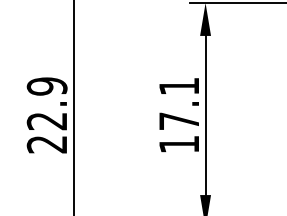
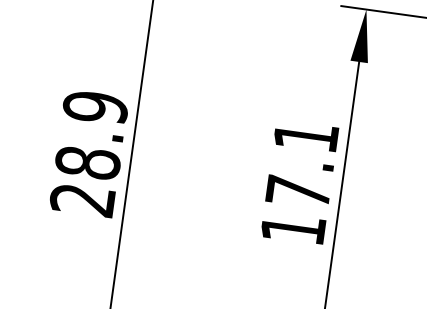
text: (46, 121) -> (86, 163), 22.9 -> 28.9

